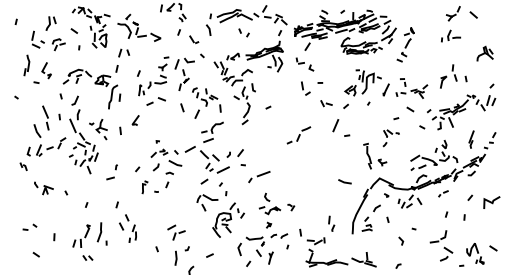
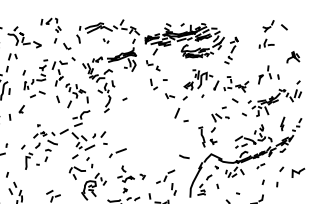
part: (244, 32) -> (106, 40), size x0.62
part: (298, 135) -> (165, 176), moved
part: (391, 138) -> (220, 123), size x1.43
part: (144, 187) -> (28, 161), size x1.67

